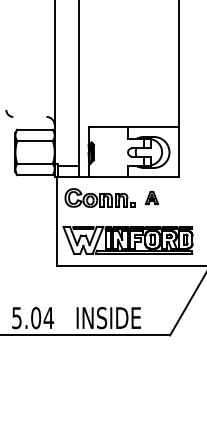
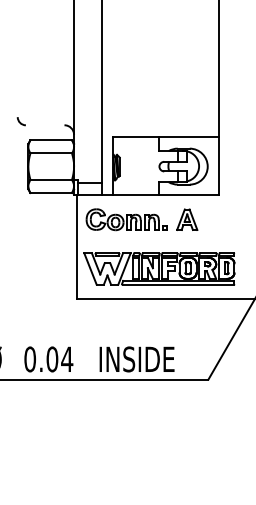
part: (152, 197) -> (187, 219), size x1.43
text: (16, 318) -> (29, 359), 5.04 -> 0.04

